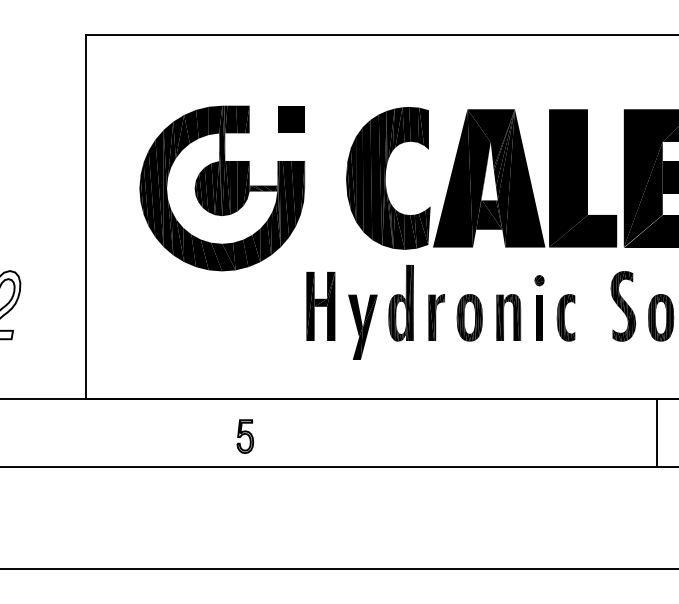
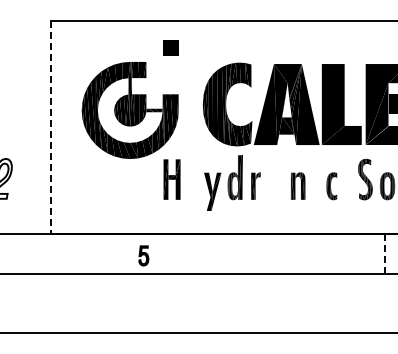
part: (290, 118) -> (170, 47), moved
line: (86, 217) -> (50, 127), solid -> dashed
part: (319, 306) -> (171, 179), moved
part: (539, 307) -> (316, 180), removed
part: (468, 318) -> (274, 186), removed
line: (657, 432) -> (385, 253), solid -> dashed

